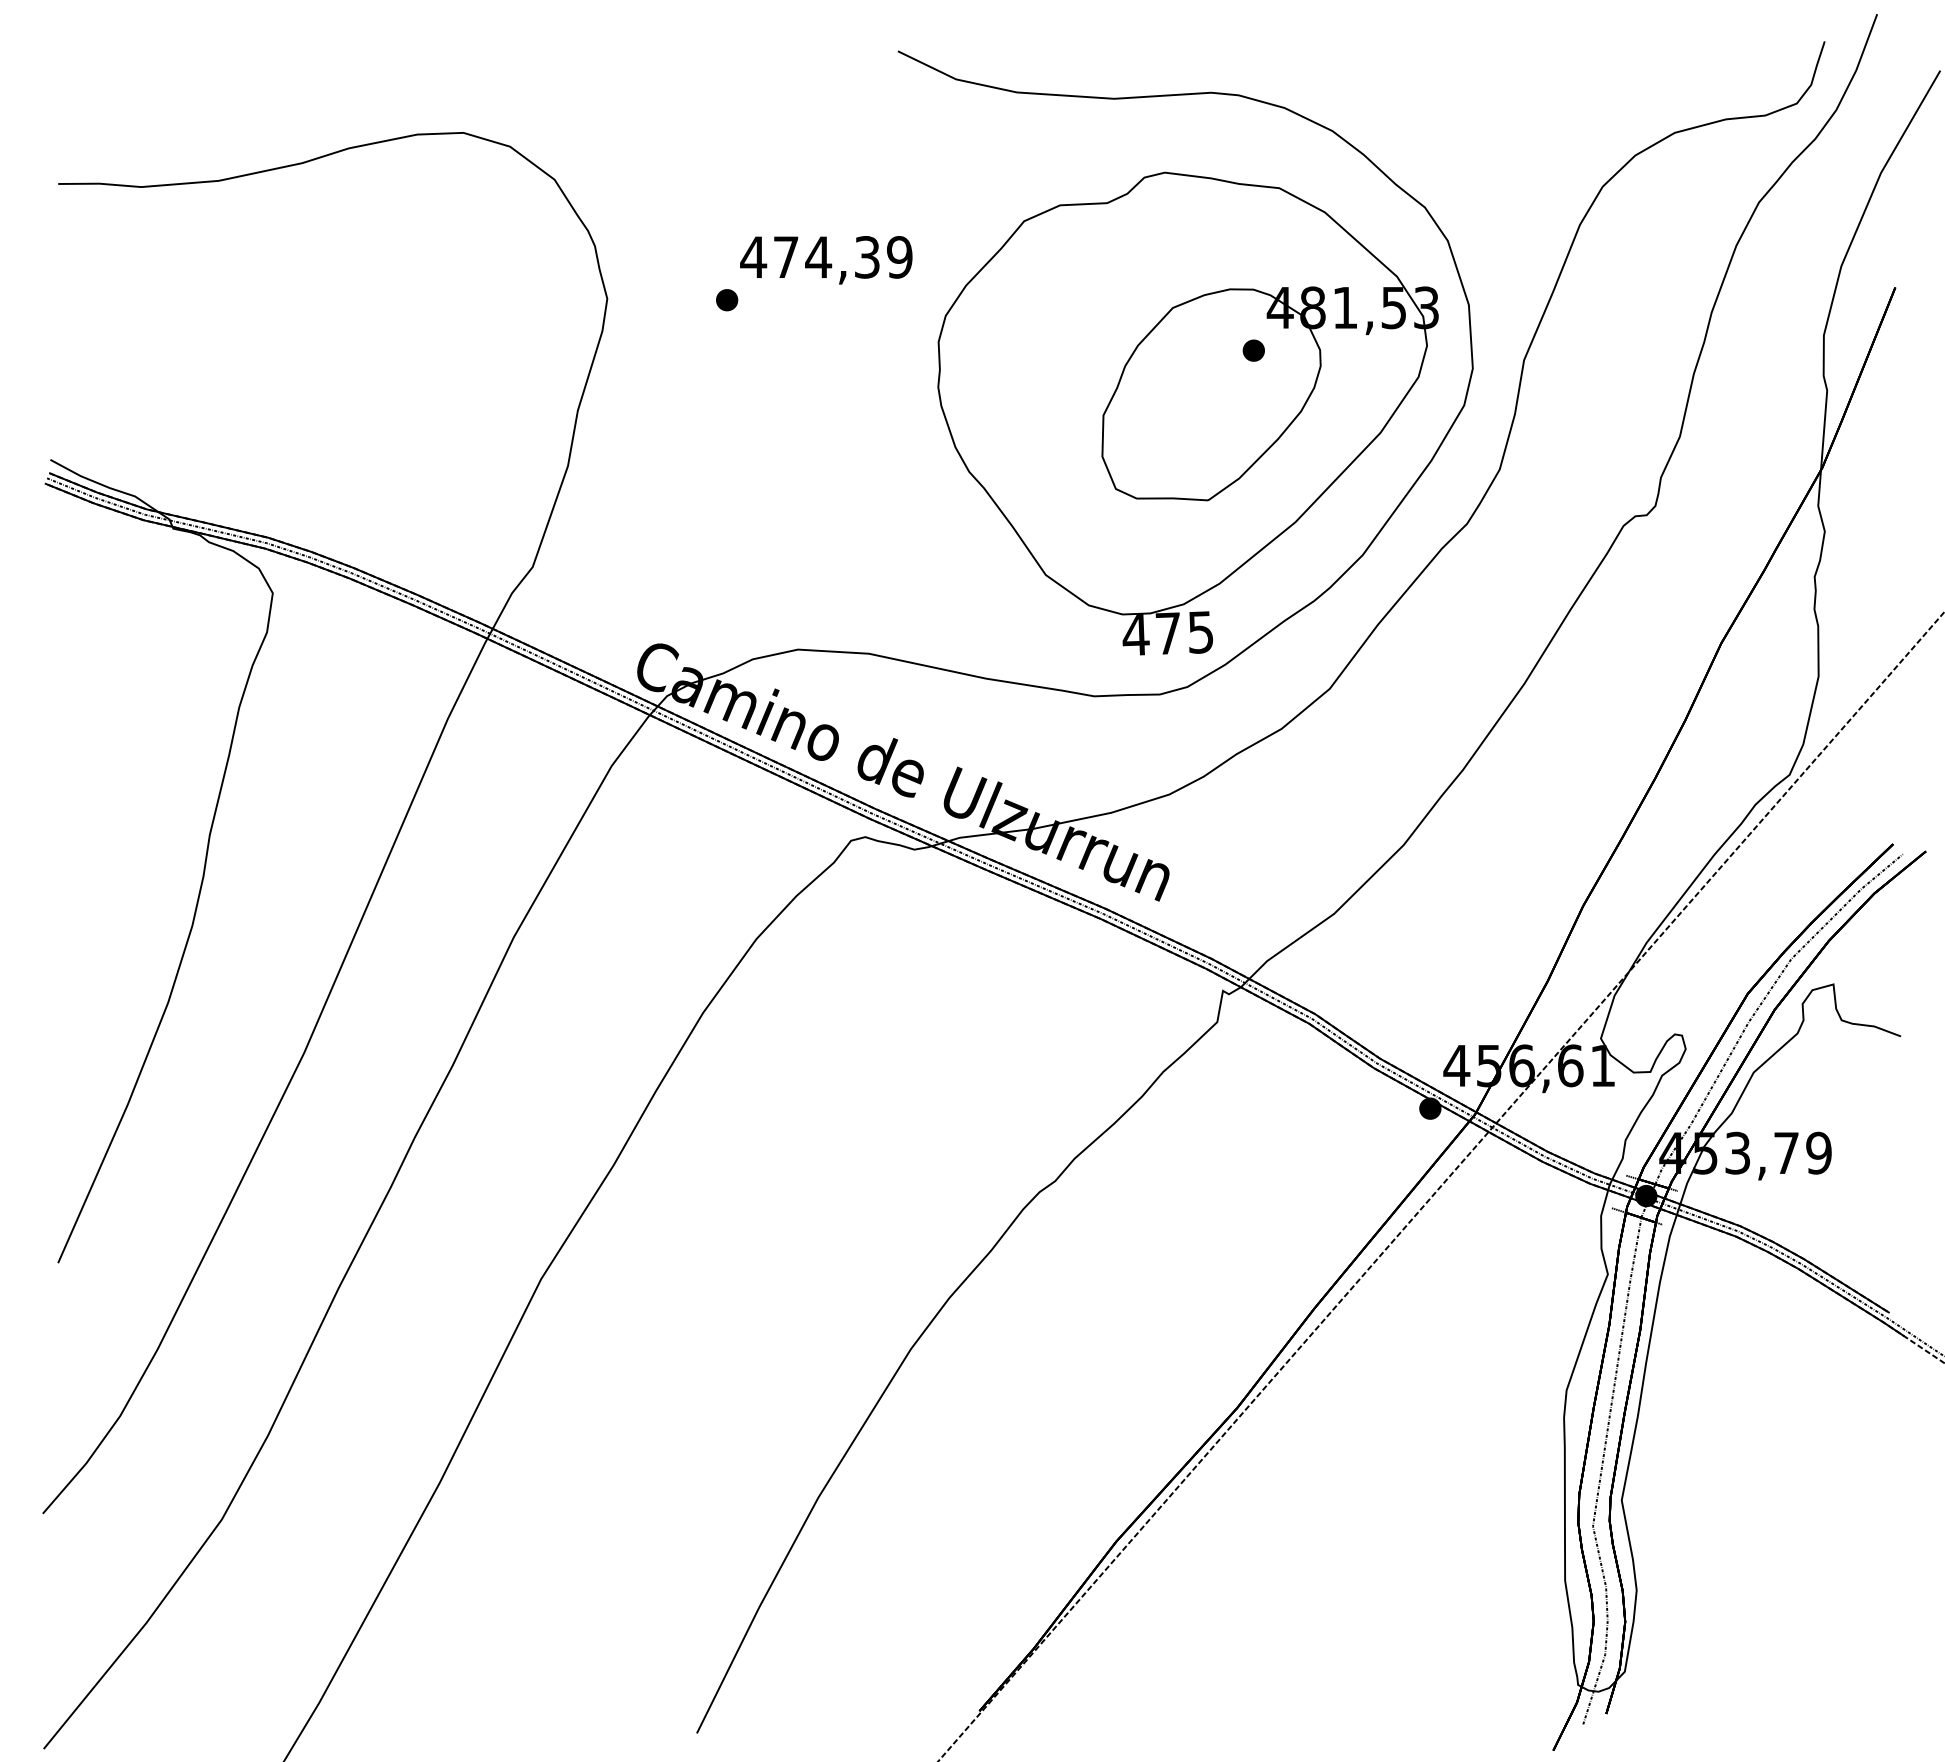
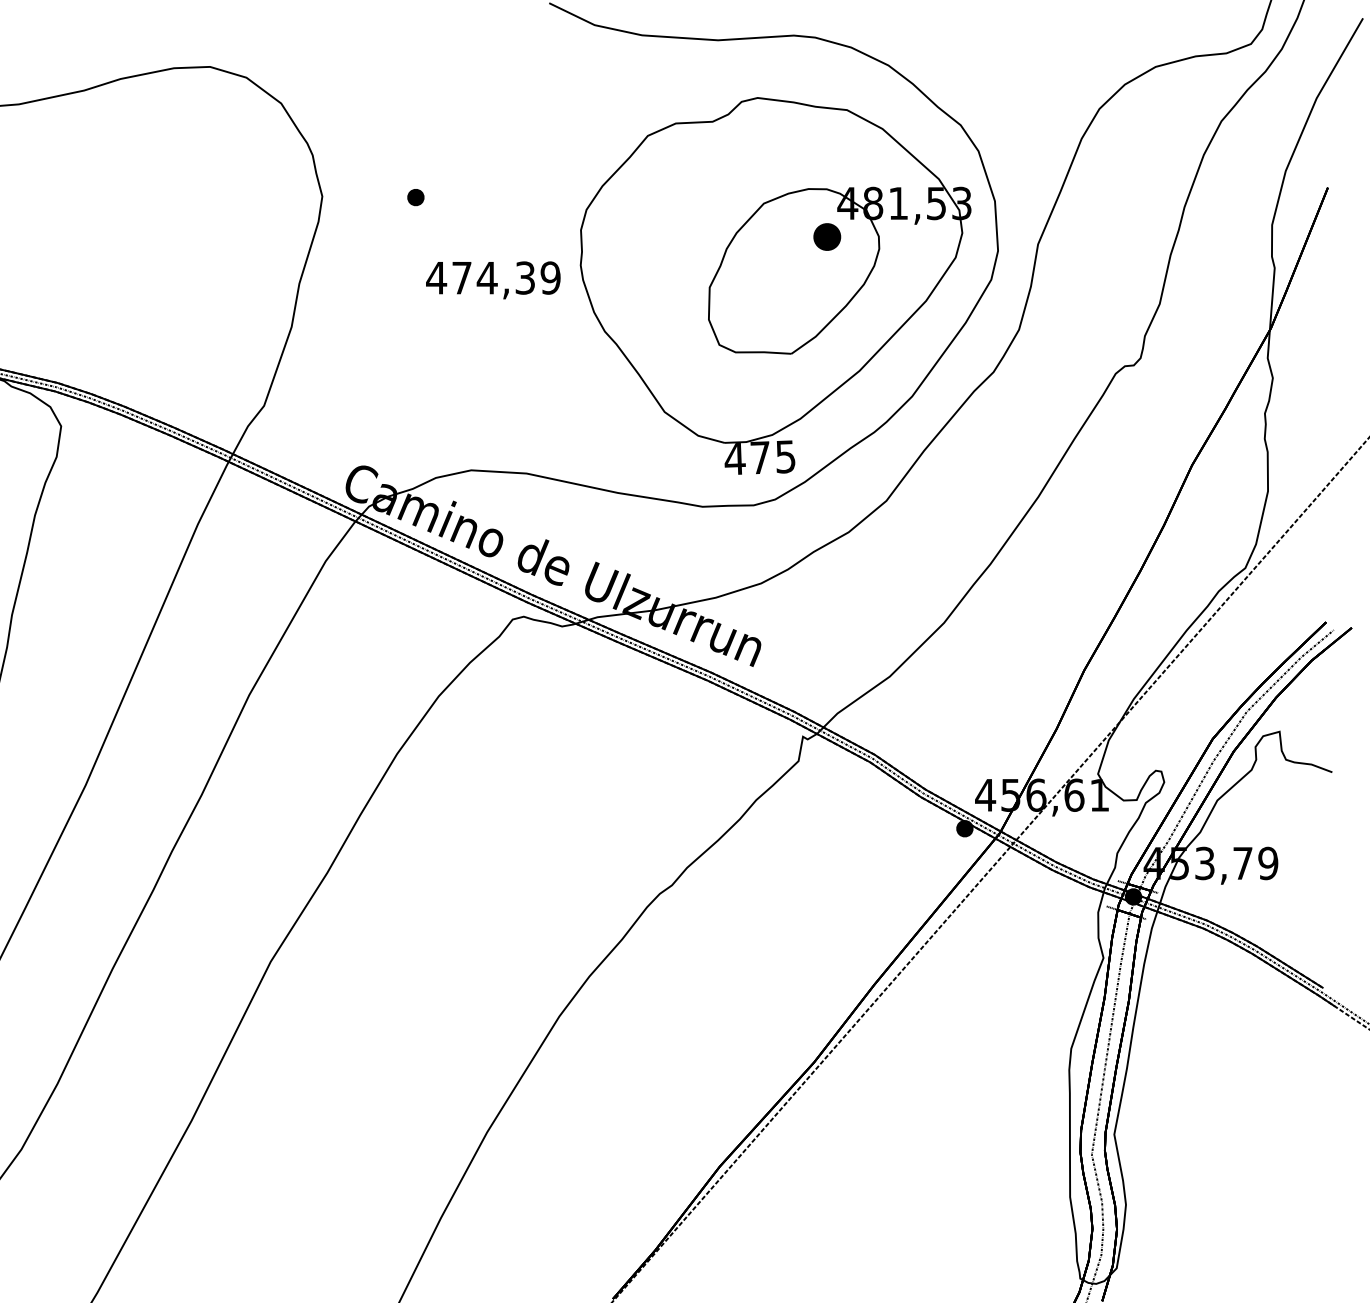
text: (826, 260) -> (493, 280), moved
part: (1253, 350) -> (826, 236), size x1.6

